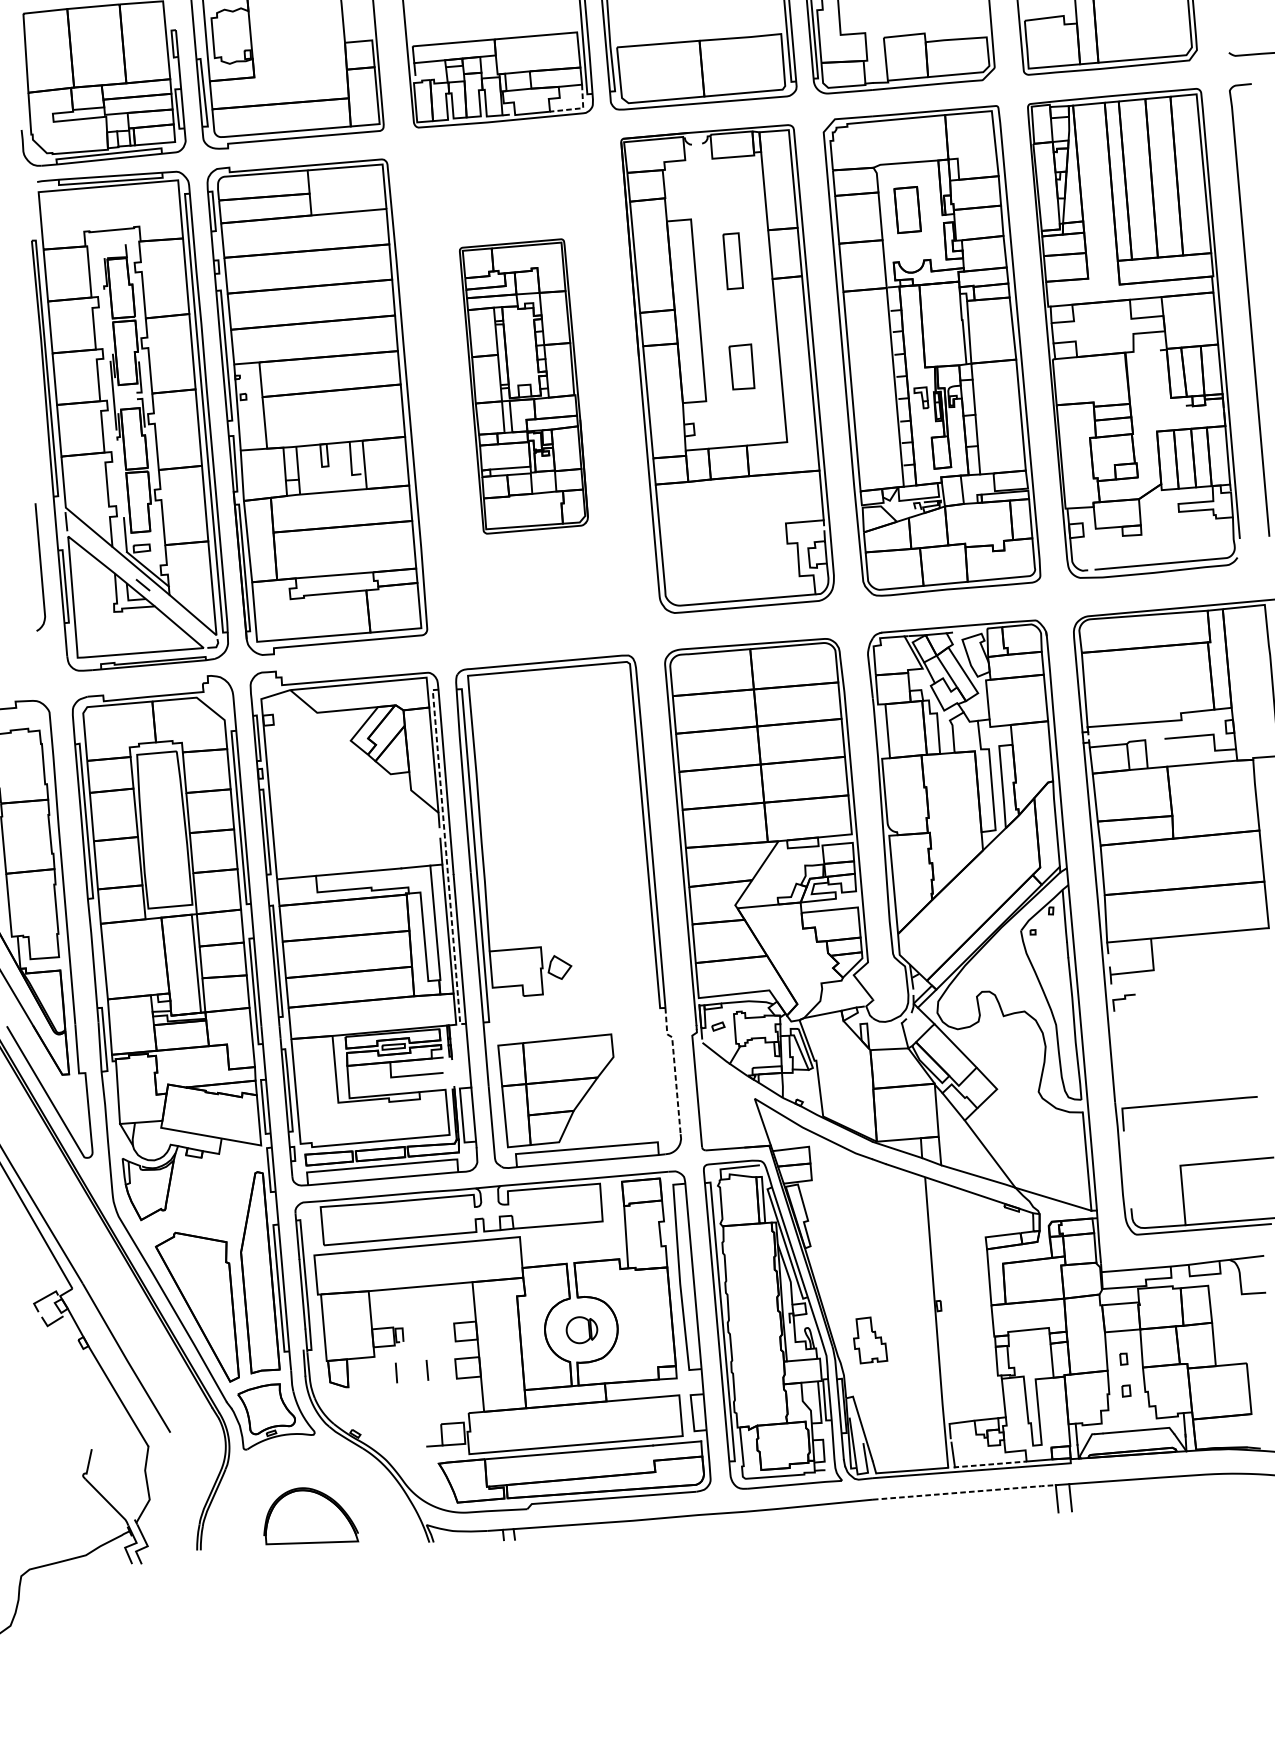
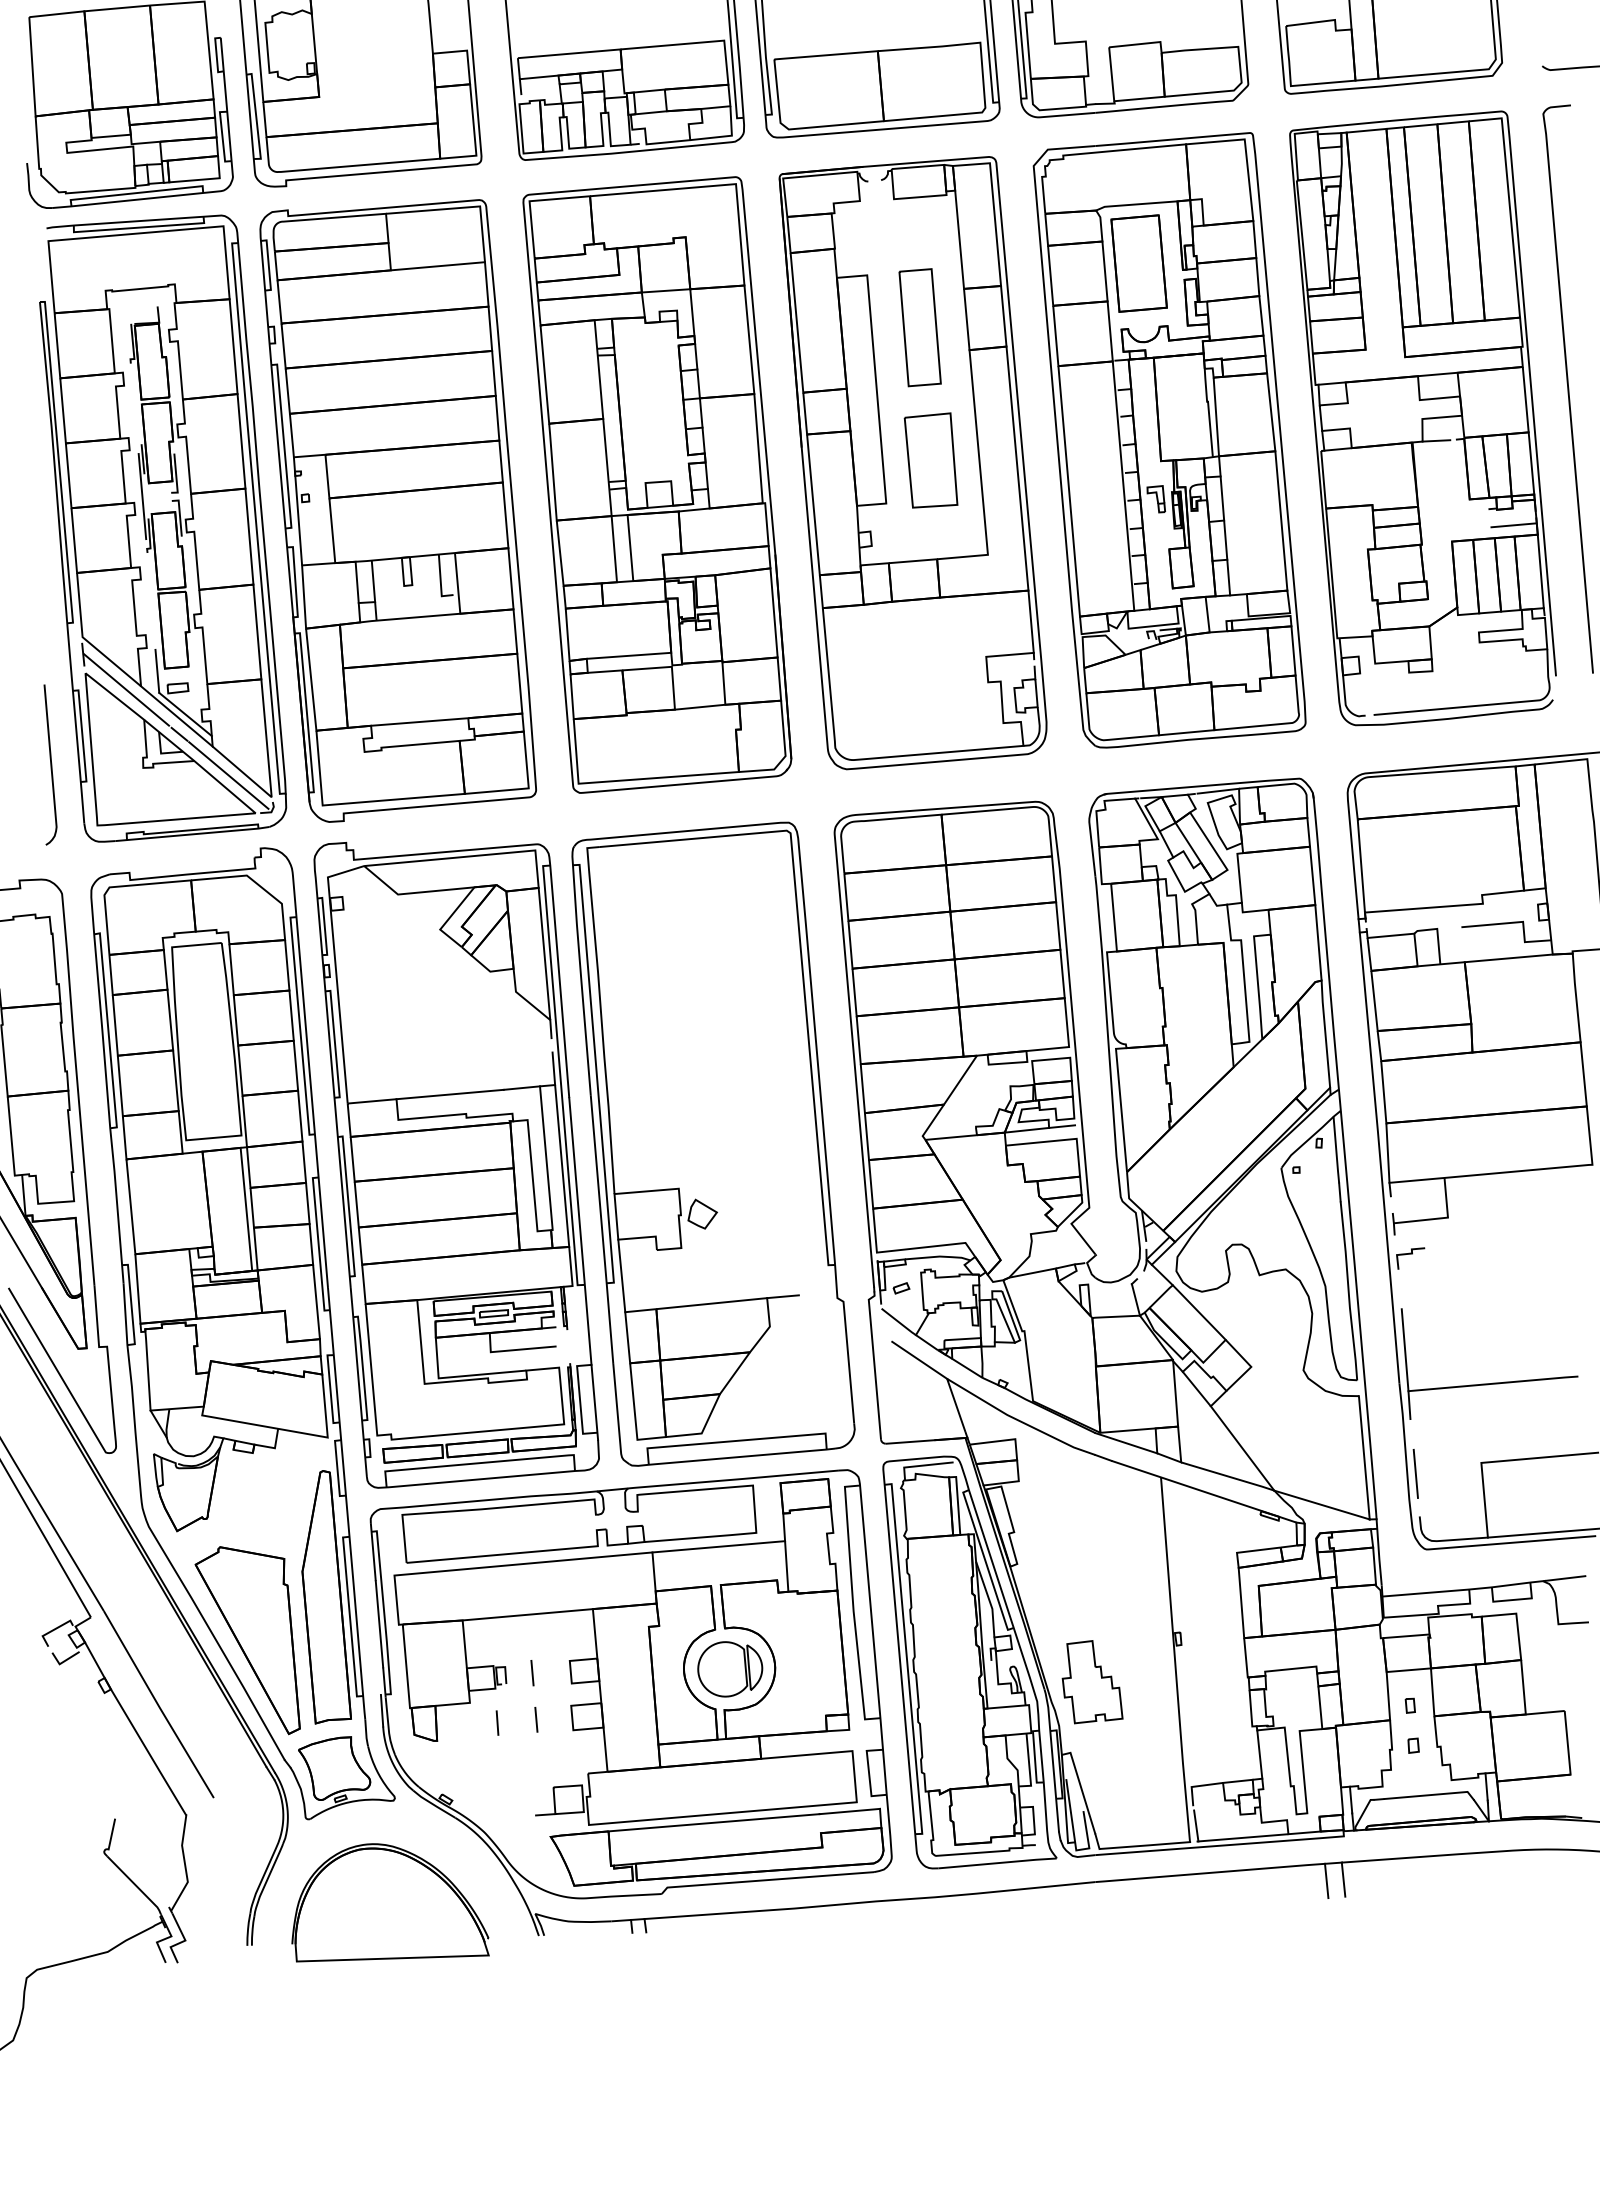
line: (578, 108) -> (725, 136), dashed -> solid
part: (907, 209) -> (1138, 263), size x1.67
part: (732, 260) -> (919, 327), size x1.67
line: (1144, 351) -> (1436, 440), added
part: (741, 366) -> (930, 460), size x1.67
part: (523, 386) -> (657, 484), size x1.67
line: (1206, 418) -> (1513, 525), added
line: (100, 549) -> (126, 689), added
curve: (40, 566) -> (50, 764), moved
line: (182, 617) -> (228, 775), added
line: (970, 629) -> (1218, 790), added
line: (446, 857) -> (560, 1076), dashed -> solid
line: (846, 897) -> (1062, 1126), added
line: (495, 1016) -> (621, 1275), added
line: (623, 1033) -> (782, 1296), added
line: (674, 1068) -> (846, 1341), dashed -> solid
line: (1119, 1076) -> (1404, 1350), added
line: (732, 1083) -> (919, 1359), added
line: (1127, 1174) -> (1415, 1473), added
line: (572, 1232) -> (718, 1546), added
part: (582, 1330) -> (730, 1669), size x1.67
line: (424, 1332) -> (532, 1672), added
part: (870, 1340) -> (1092, 1682), size x1.43
line: (989, 1464) -> (1241, 1838), dashed -> solid
line: (964, 1492) -> (1210, 1872), dashed -> solid
part: (311, 1515) -> (390, 1902), size x1.67

